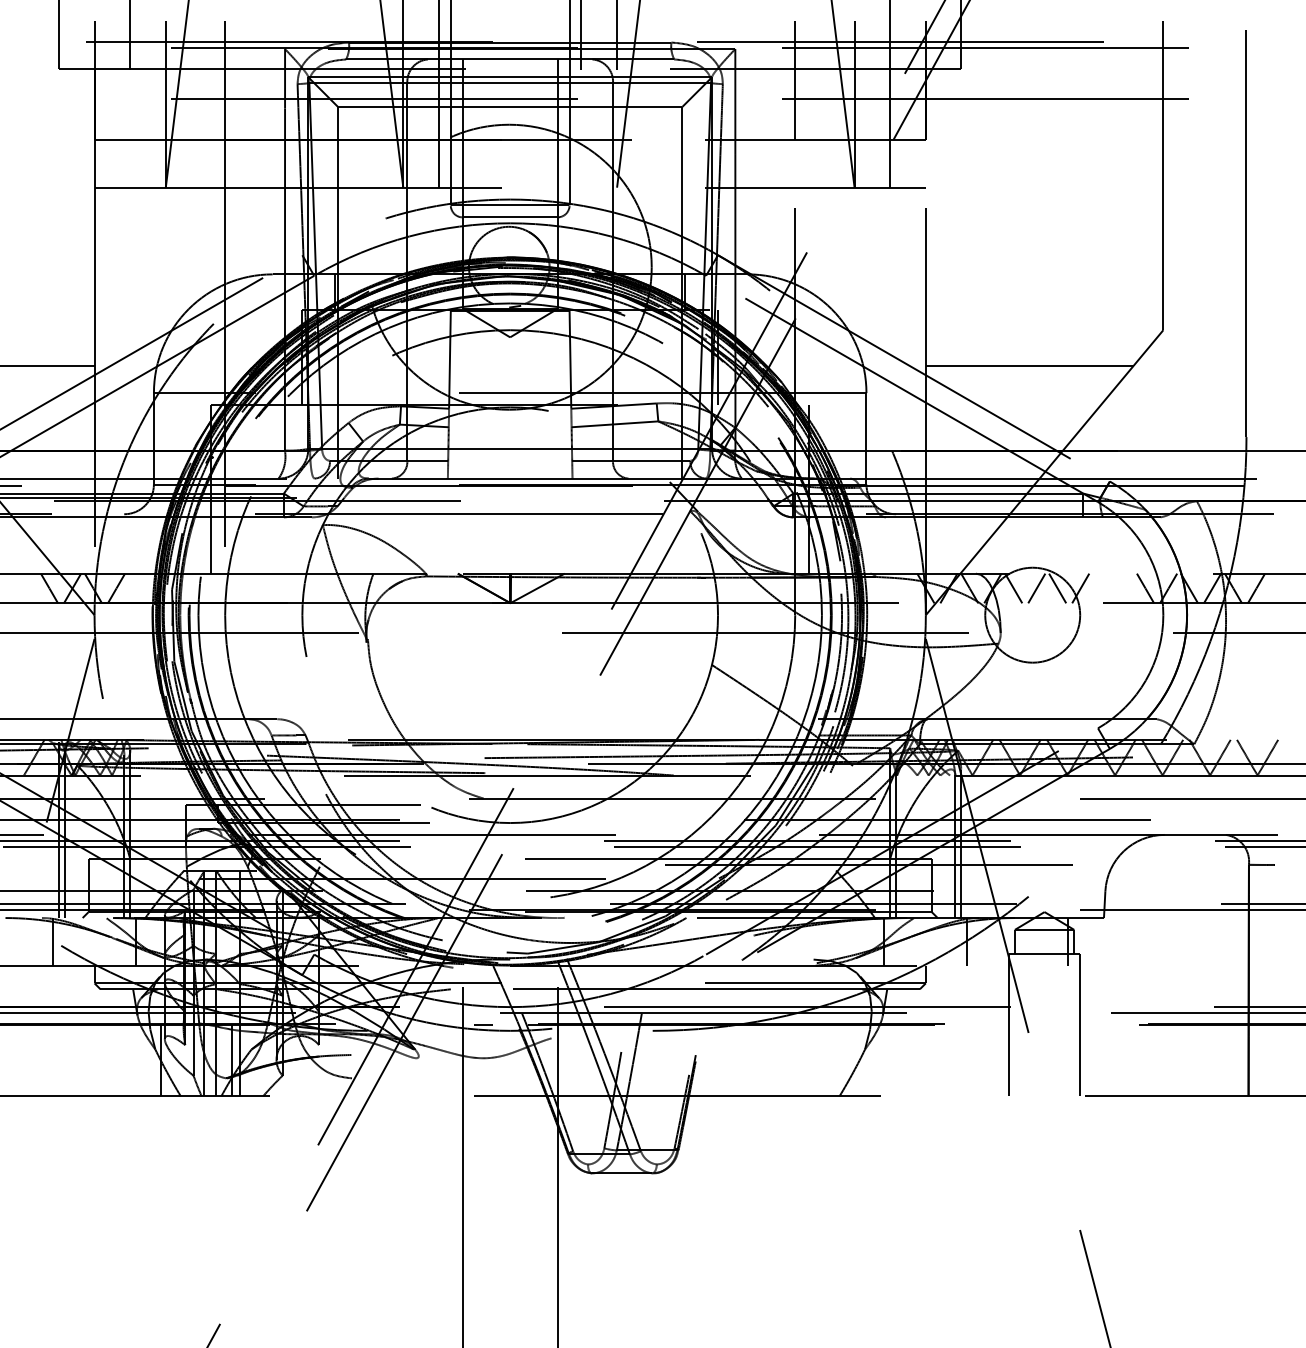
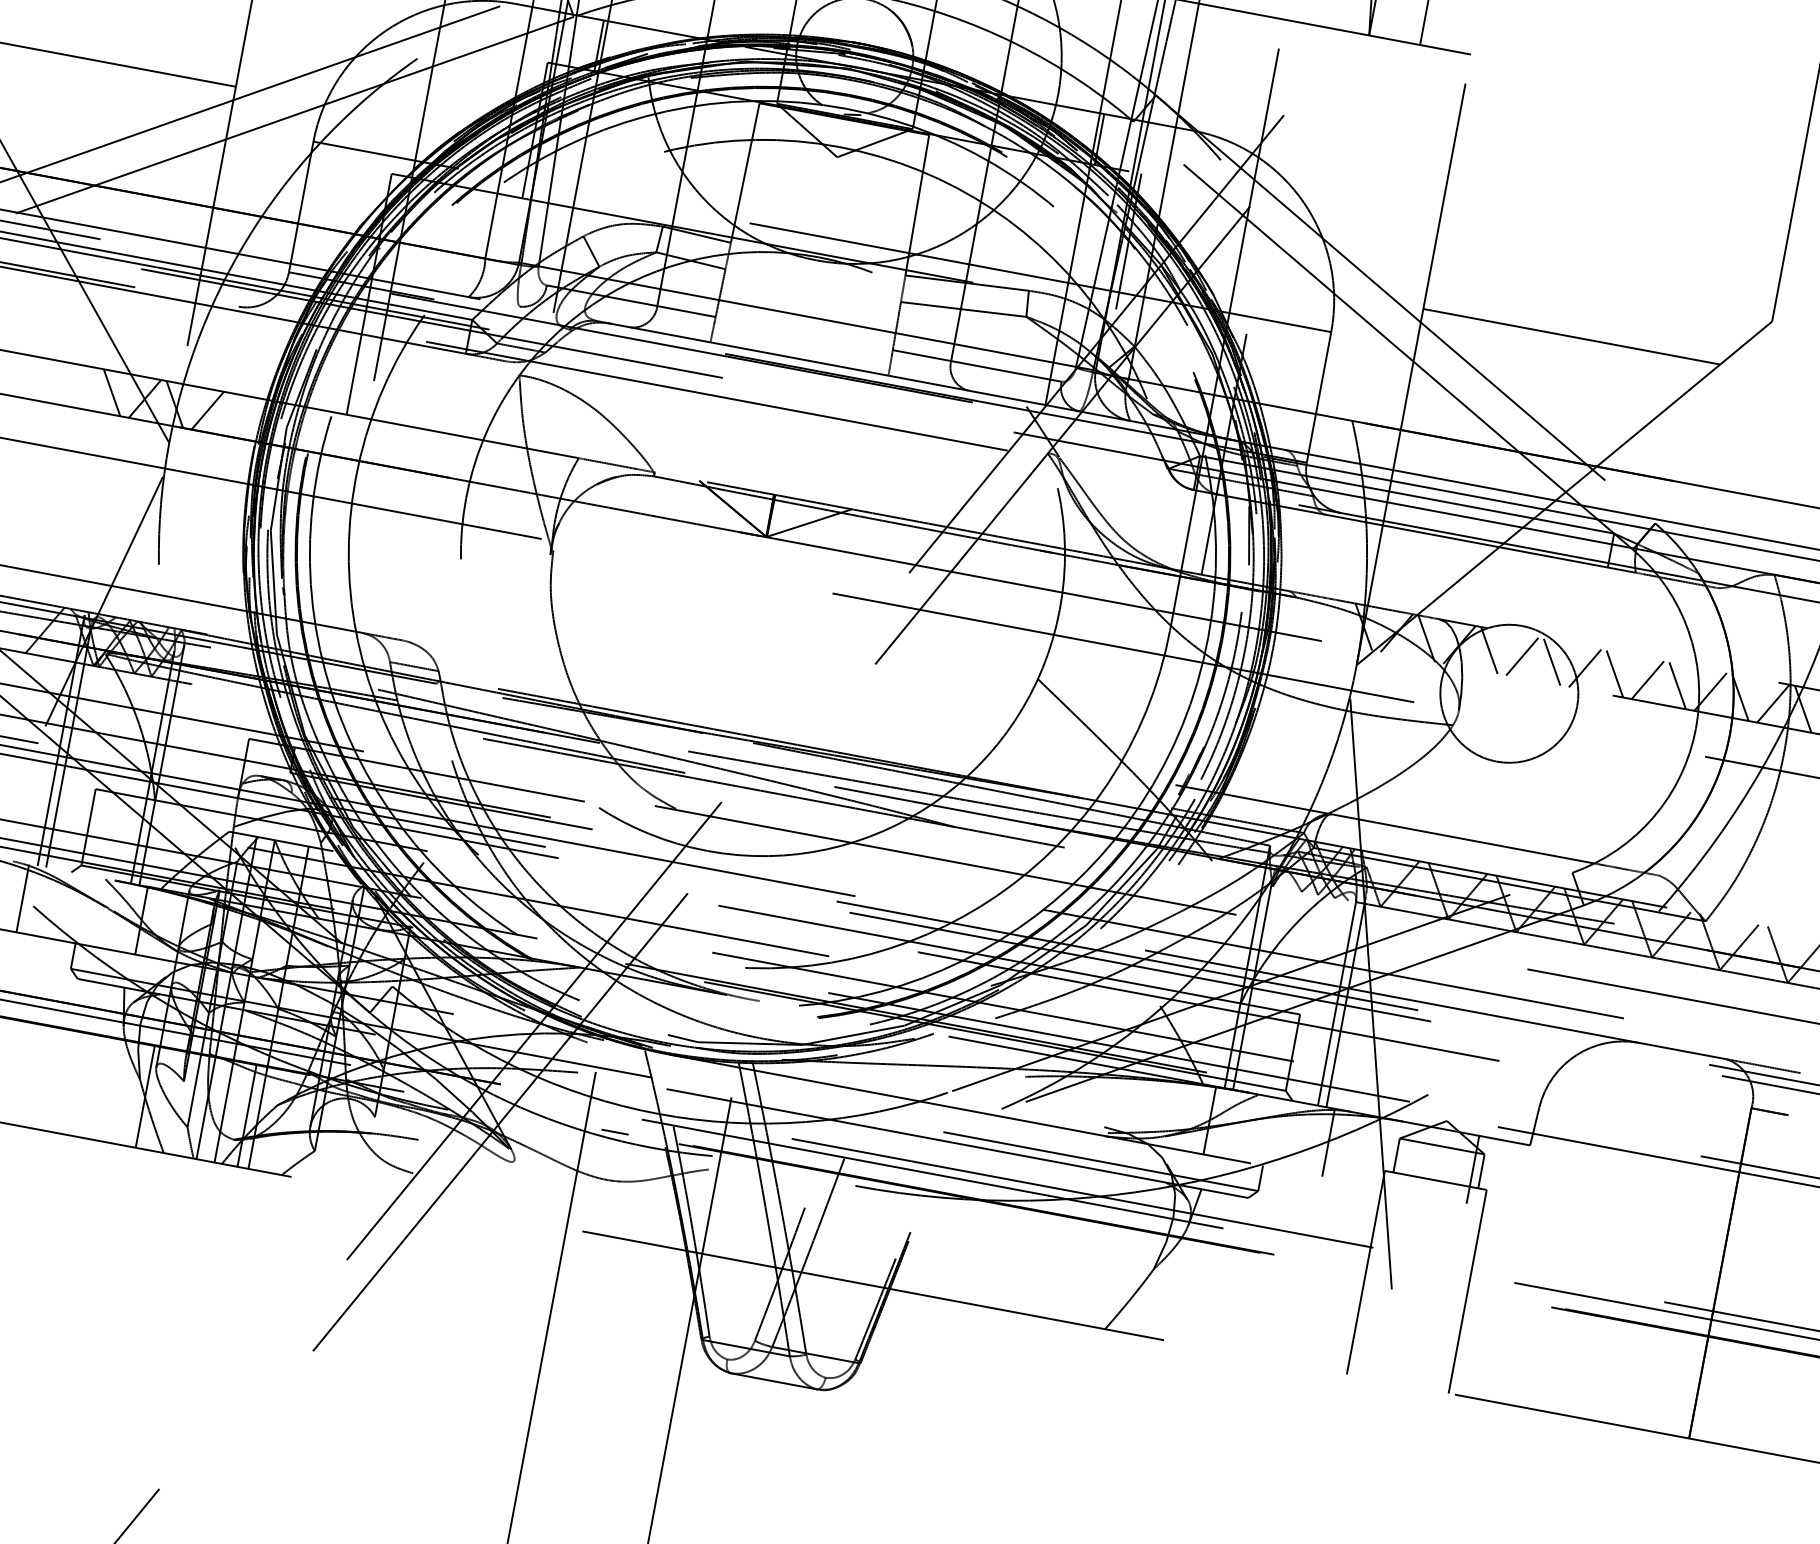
line: (1101, 588) -> (1614, 674), added
line: (1124, 588) -> (1647, 680), added

